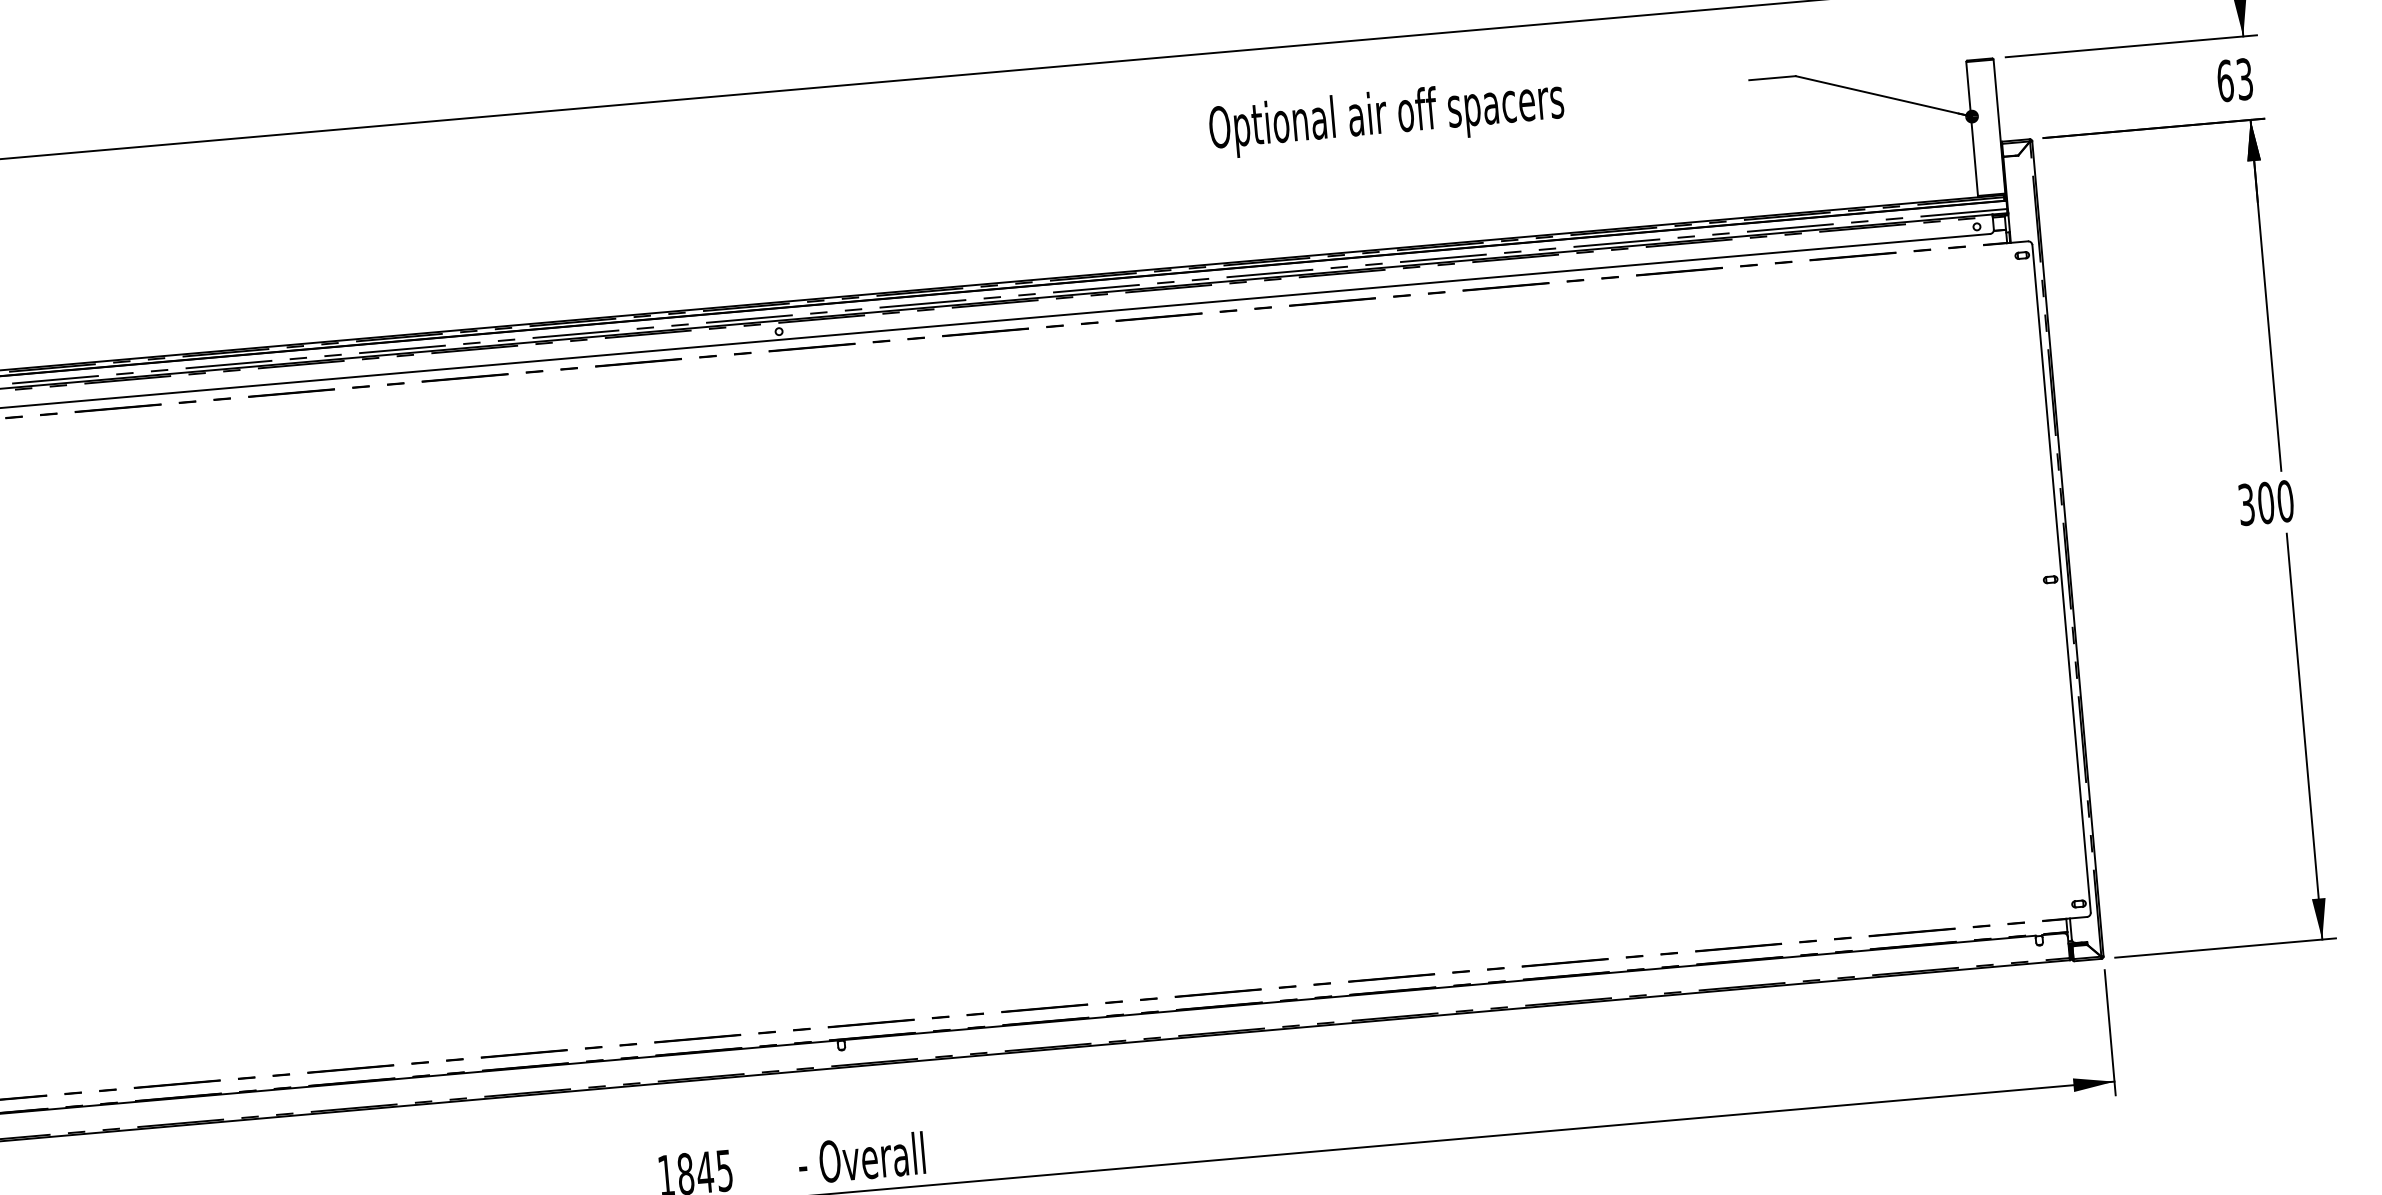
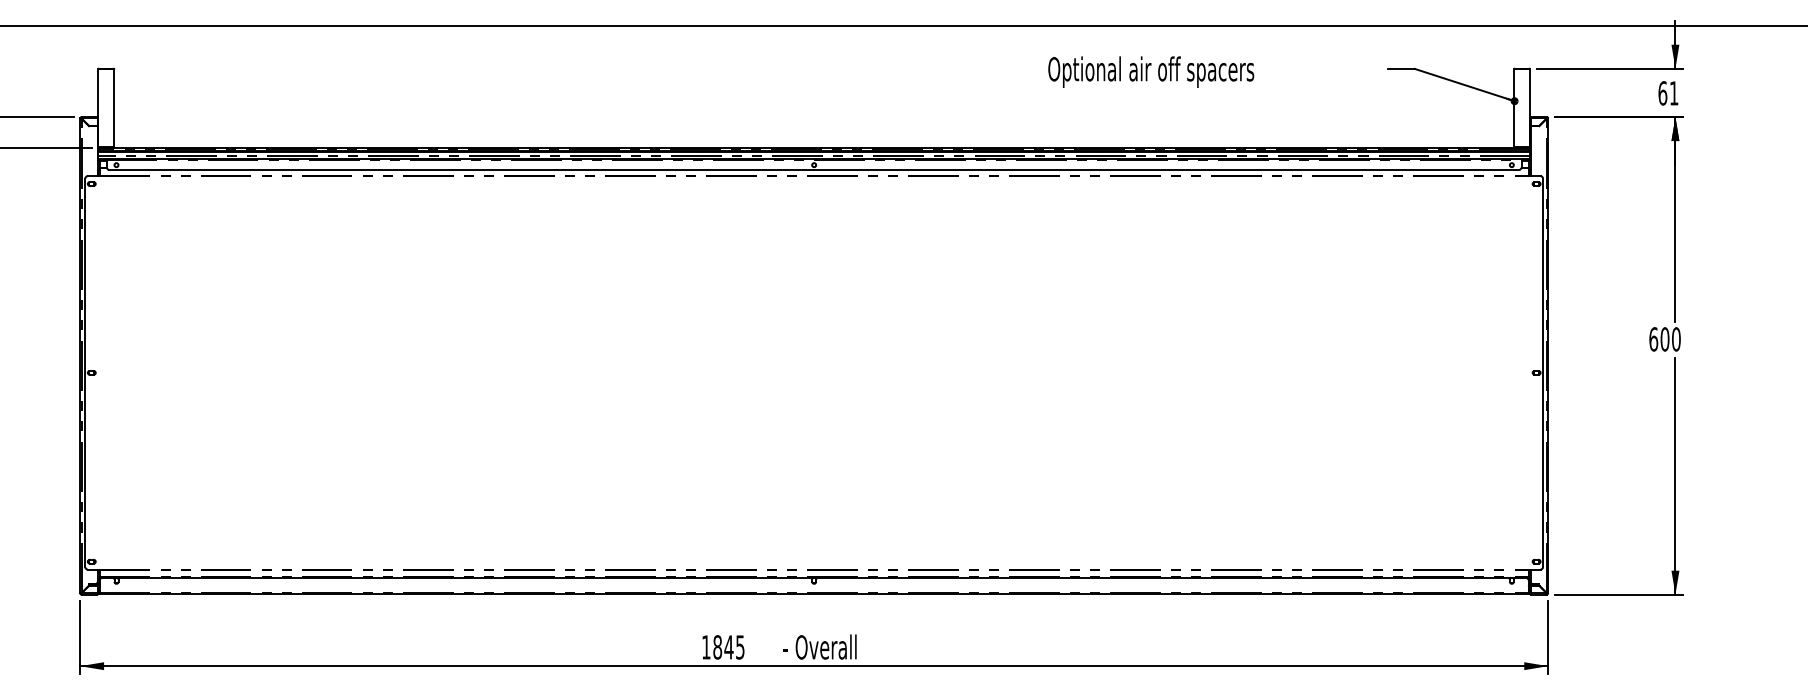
text: (2245, 79) -> (1674, 93), 63 -> 61
text: (1387, 116) -> (1151, 71), moved
text: (2246, 504) -> (1653, 339), 300 -> 600

